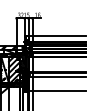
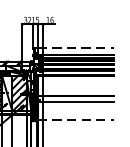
line: (57, 35) -> (76, 47), solid -> dashed
line: (57, 90) -> (76, 119), solid -> dashed

